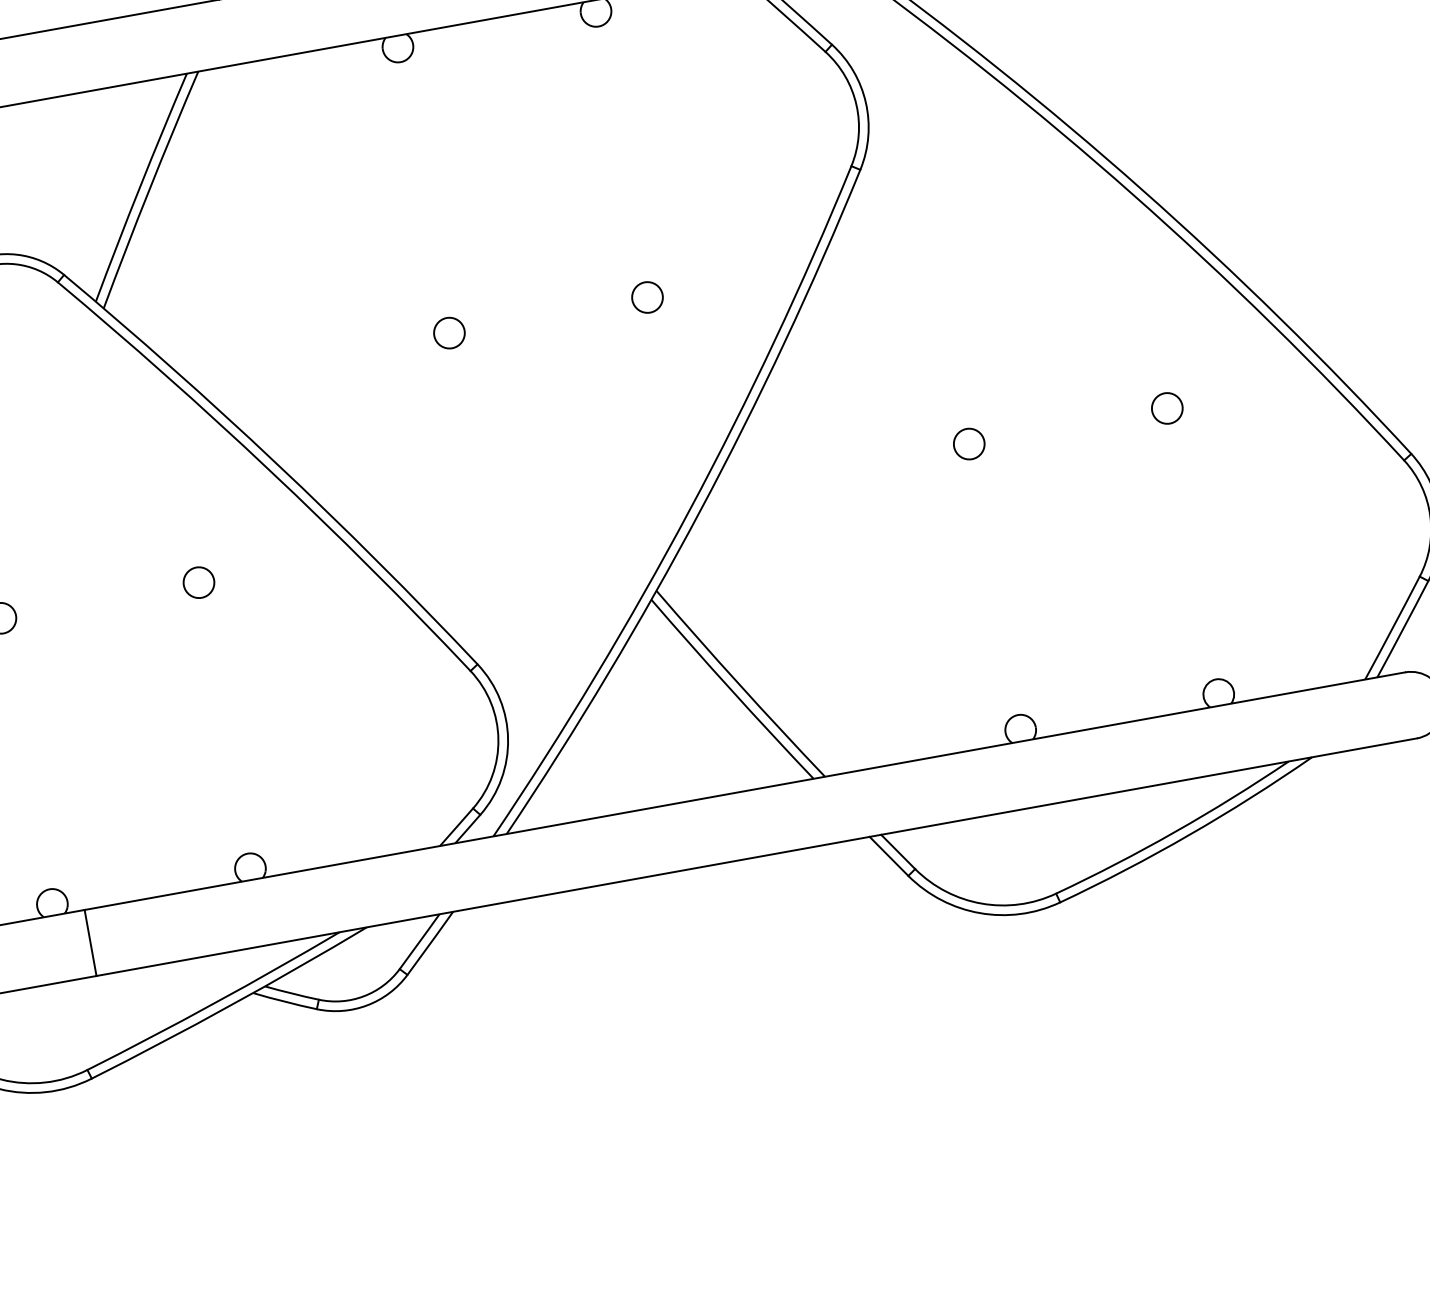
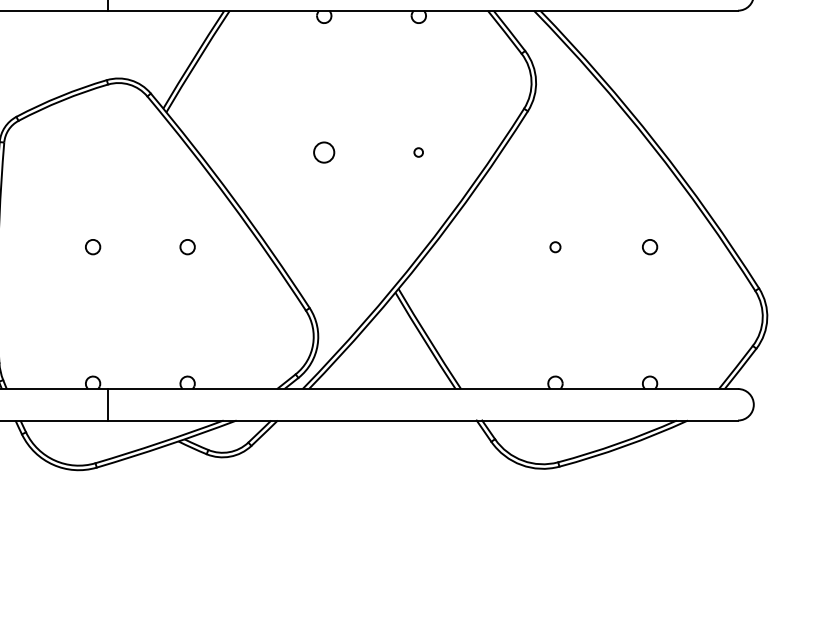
circle: (646, 297) -> (418, 152), size x0.6
circle: (449, 332) -> (324, 152), size x1.4
circle: (969, 444) -> (555, 247), size x0.7

